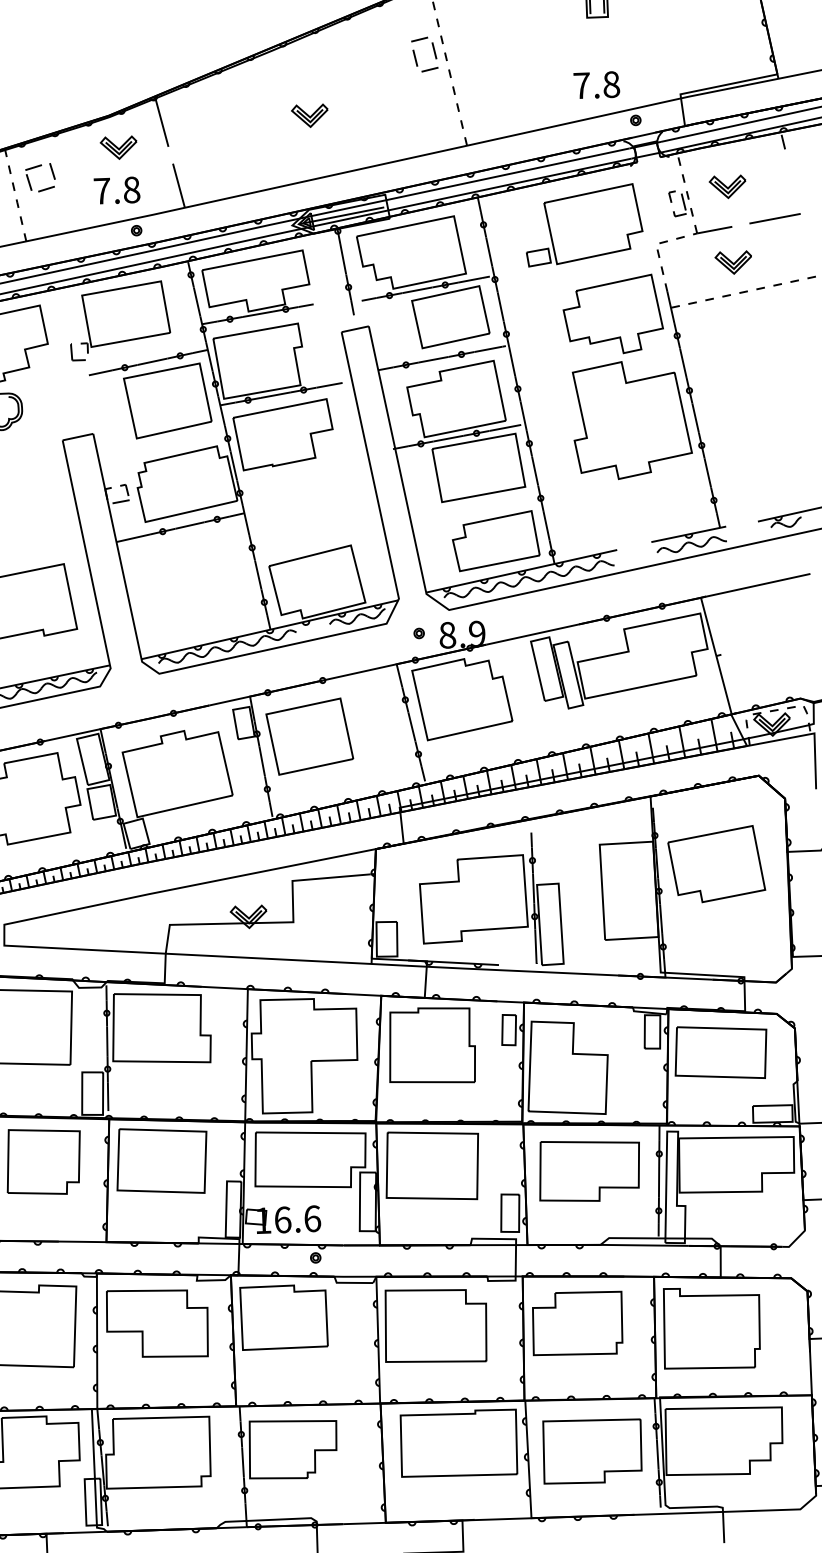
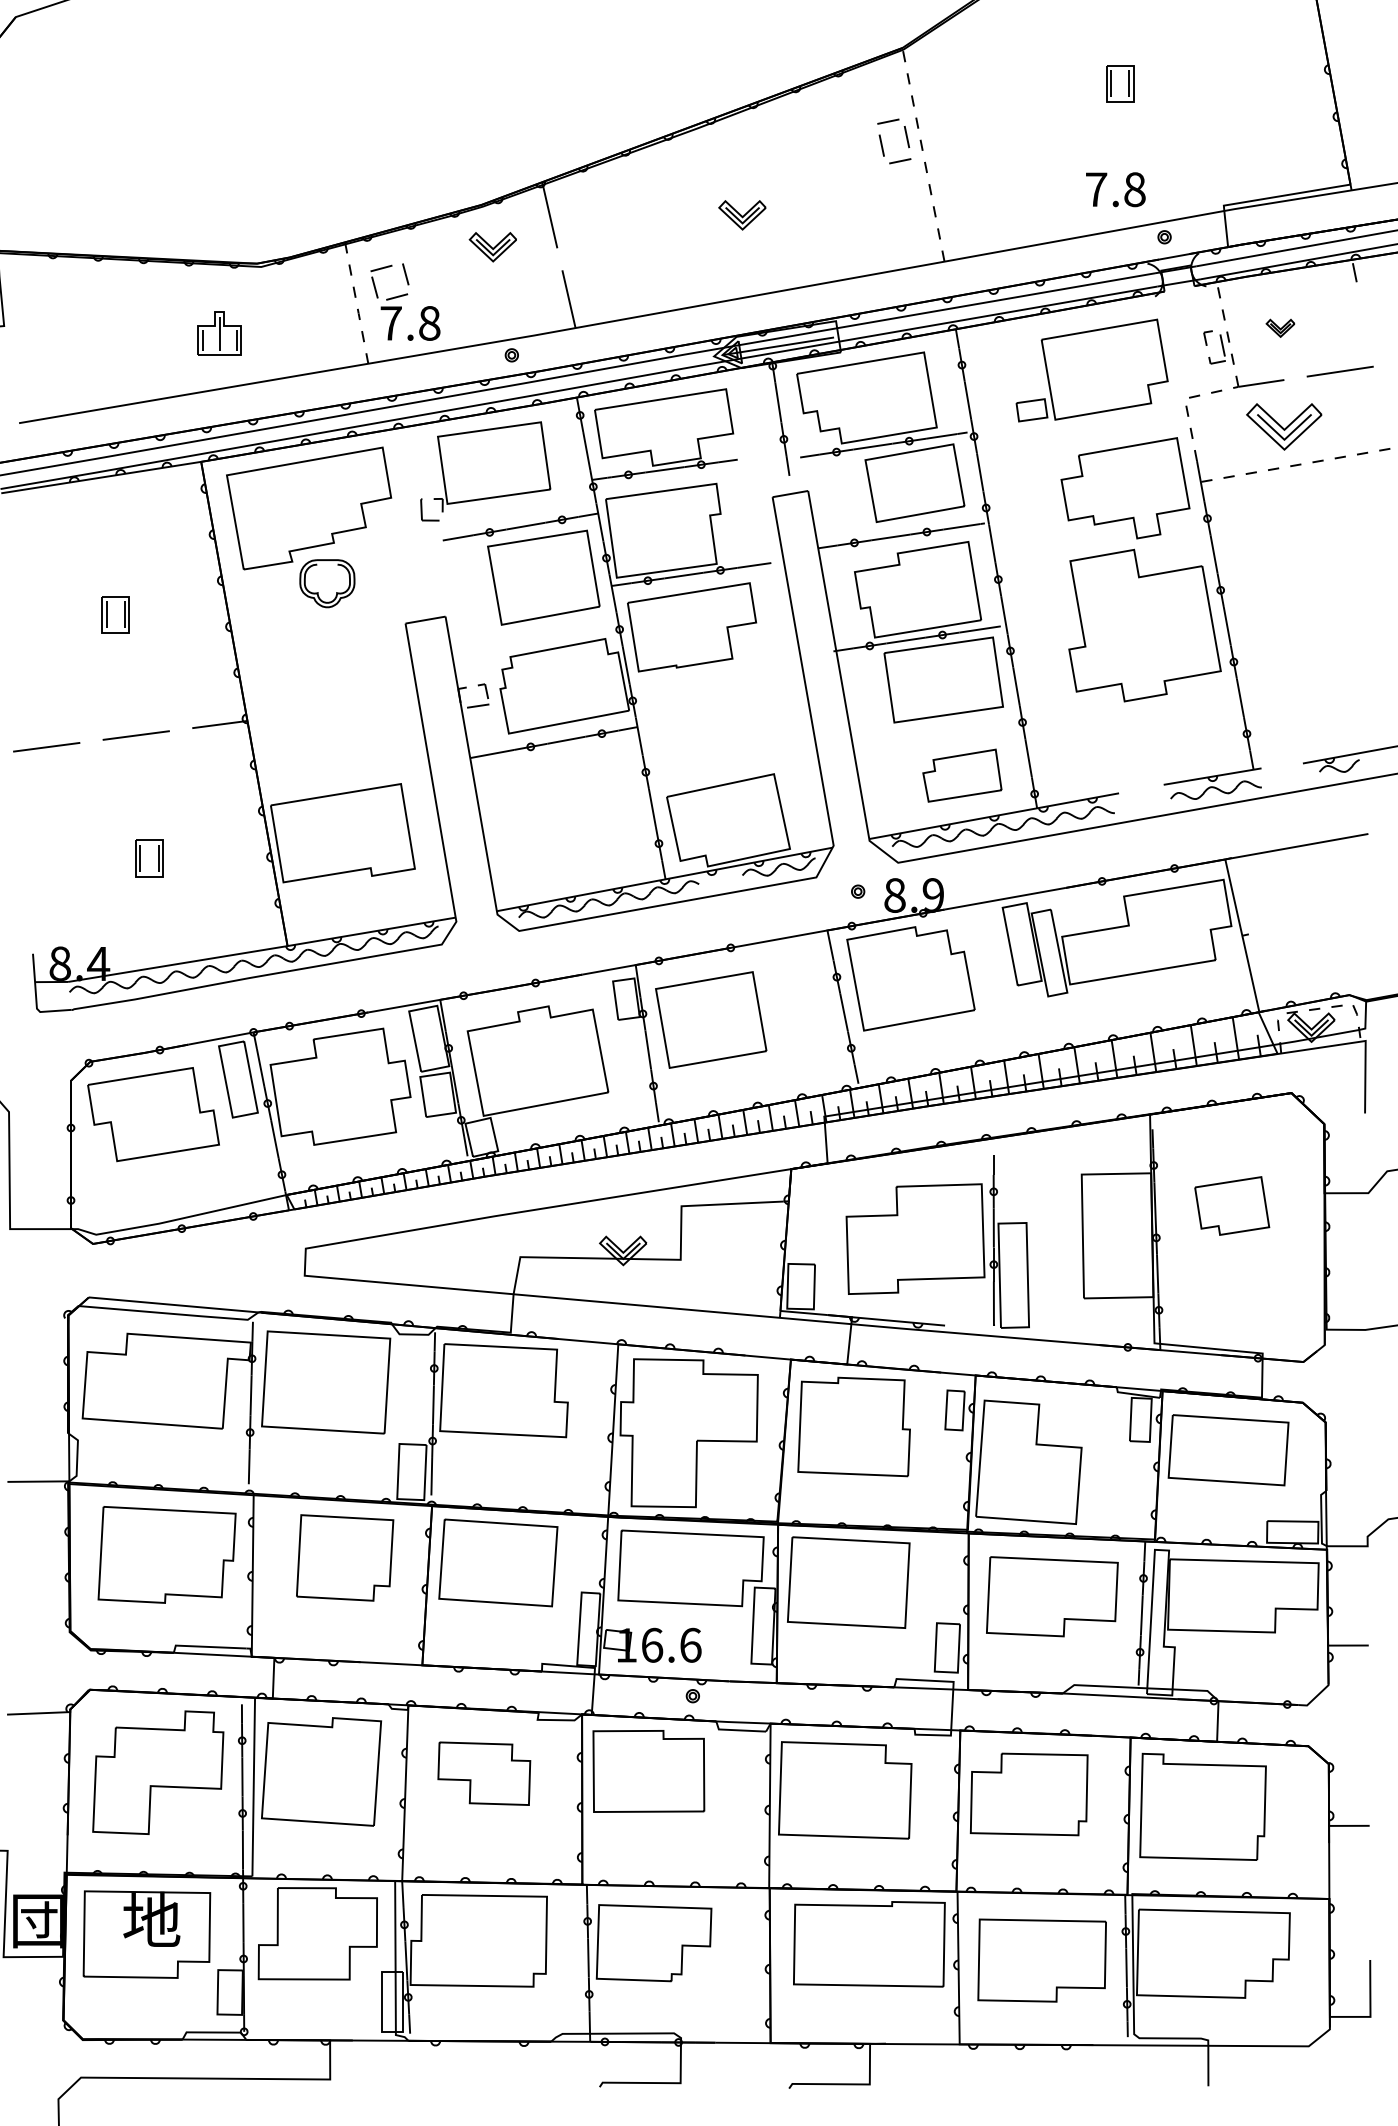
part: (727, 187) -> (1280, 328), size x0.6
text: (117, 190) -> (410, 323), moved
part: (733, 262) -> (1284, 426), size x1.6
part: (496, 540) -> (962, 775), size x0.7
part: (716, 864) -> (1231, 1205), size x0.6
part: (156, 1323) -> (483, 1773), size x0.7

